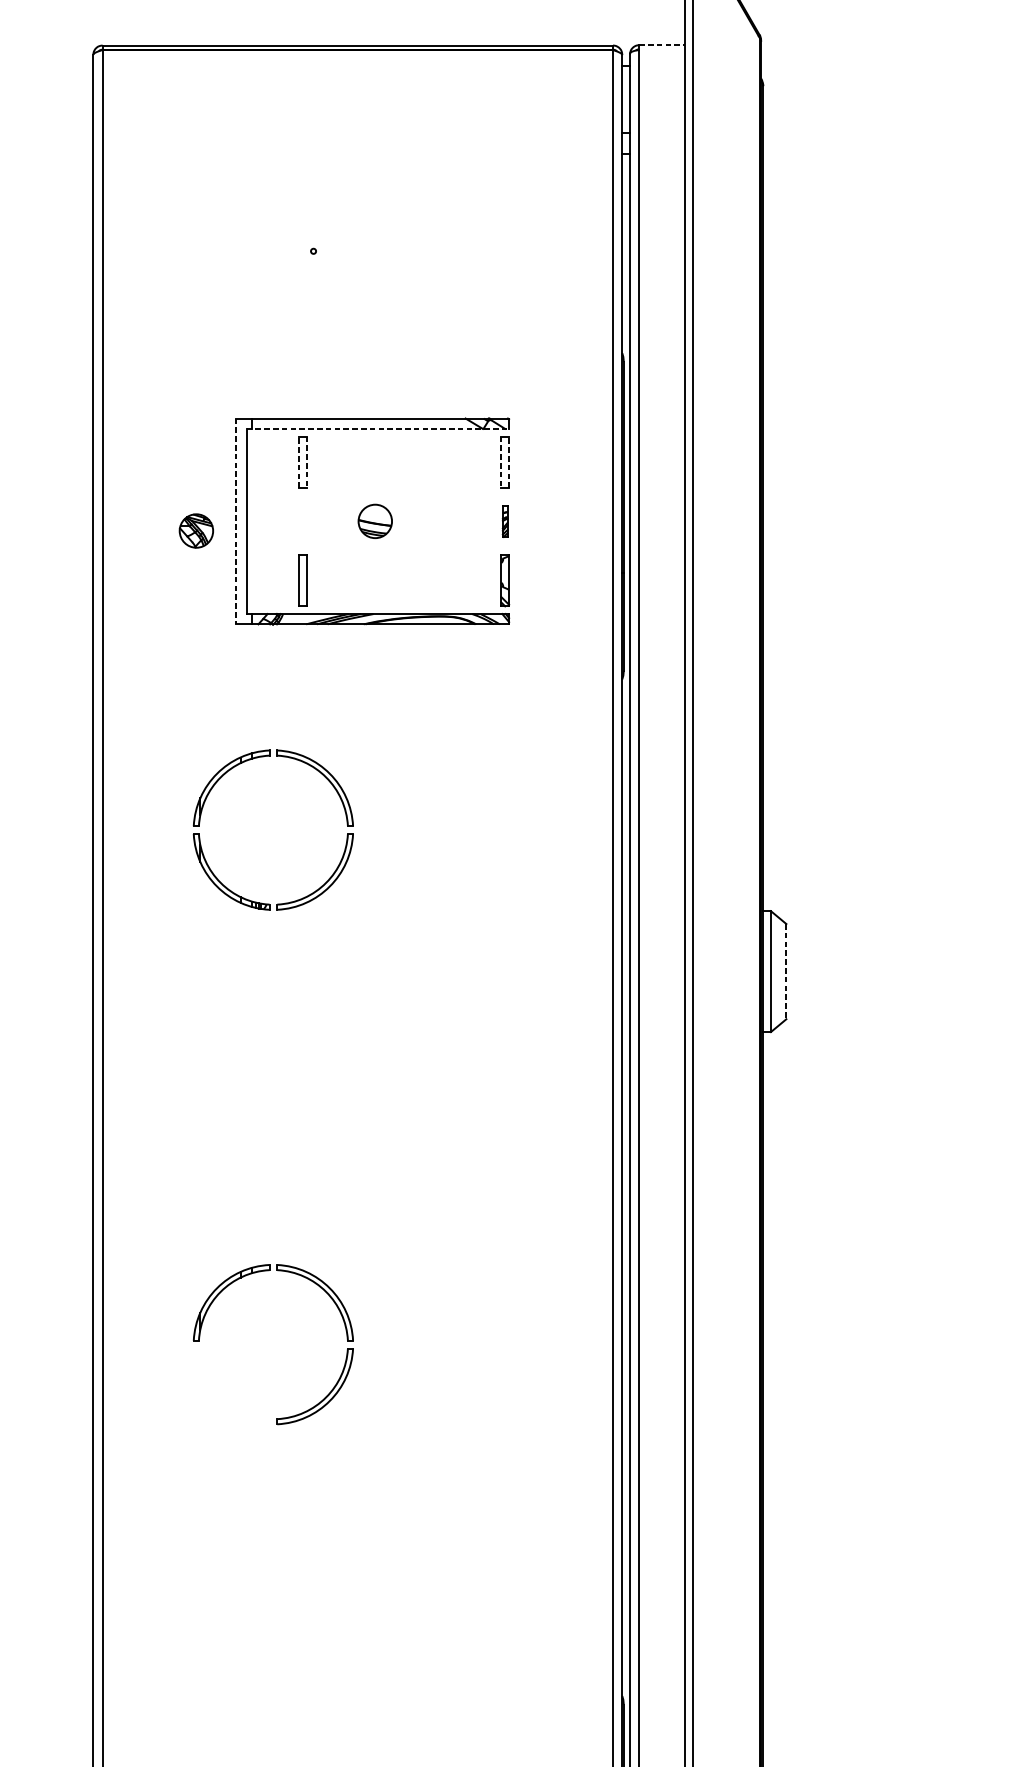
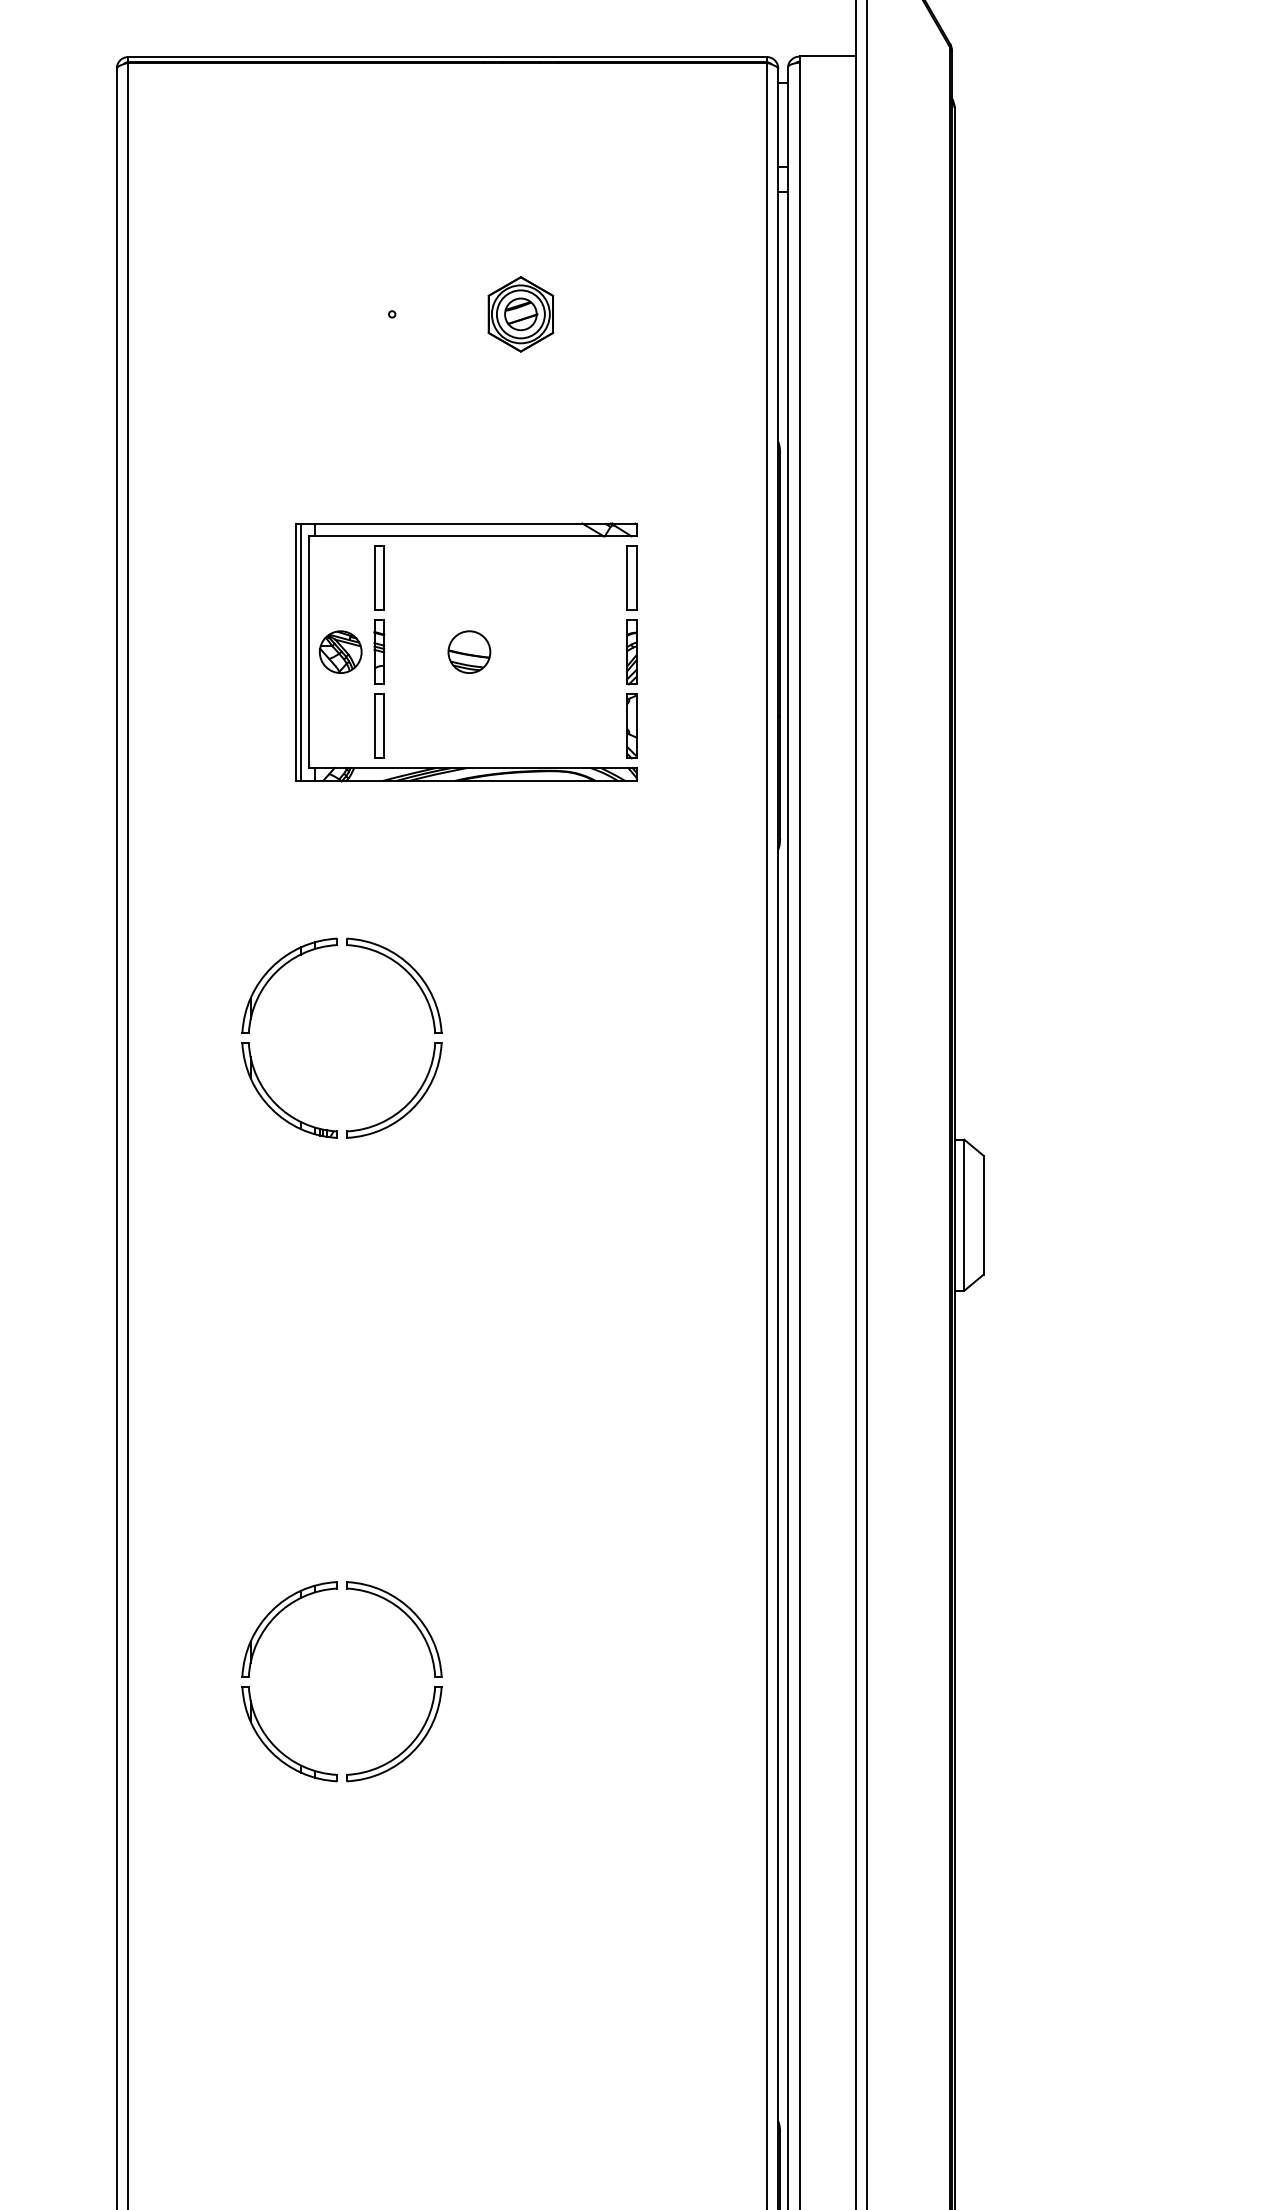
line: (662, 45) -> (828, 56), dashed -> solid
part: (416, 251) -> (520, 314), added
line: (378, 428) -> (473, 536), dashed -> solid
line: (299, 461) -> (374, 577), dashed -> solid
line: (508, 461) -> (636, 577), dashed -> solid
line: (307, 462) -> (384, 578), dashed -> solid
line: (501, 462) -> (627, 578), dashed -> solid
line: (240, 520) -> (300, 651), added
part: (303, 520) -> (379, 651), added
line: (236, 521) -> (295, 652), dashed -> solid
part: (504, 521) -> (631, 652), size x1.67
part: (196, 530) -> (340, 651), moved
line: (786, 971) -> (983, 1215), dashed -> solid
part: (221, 1396) -> (276, 1746), added

